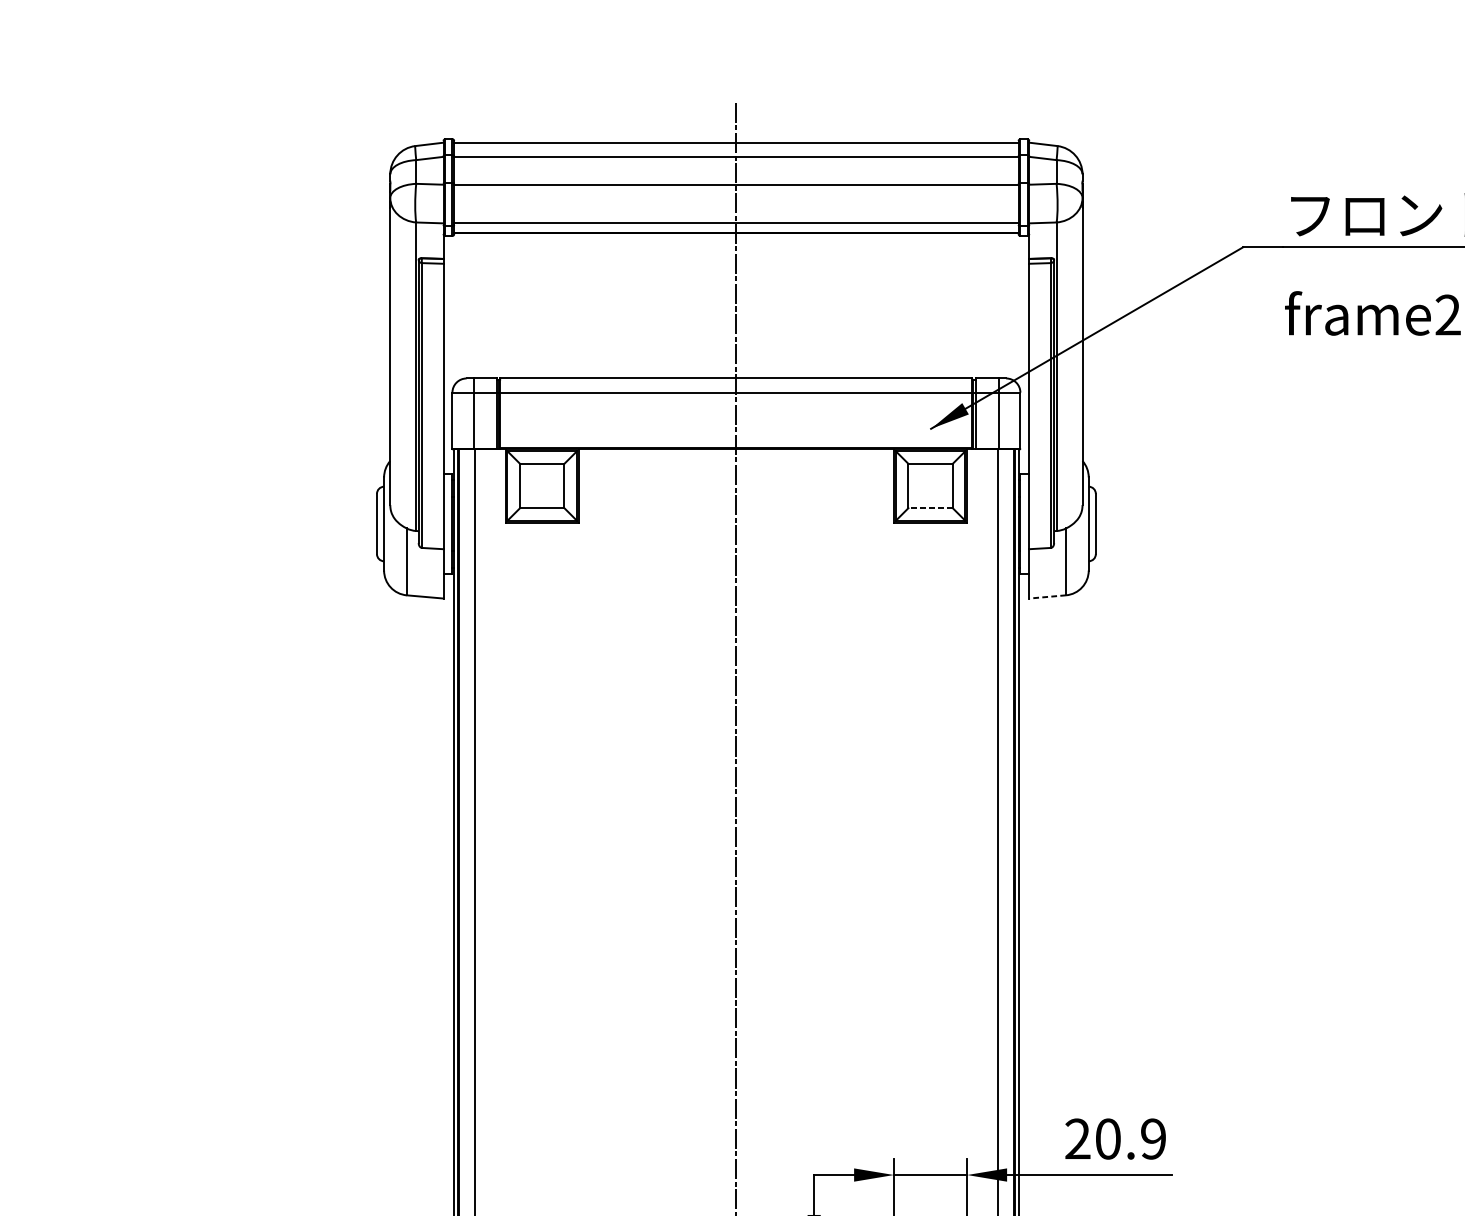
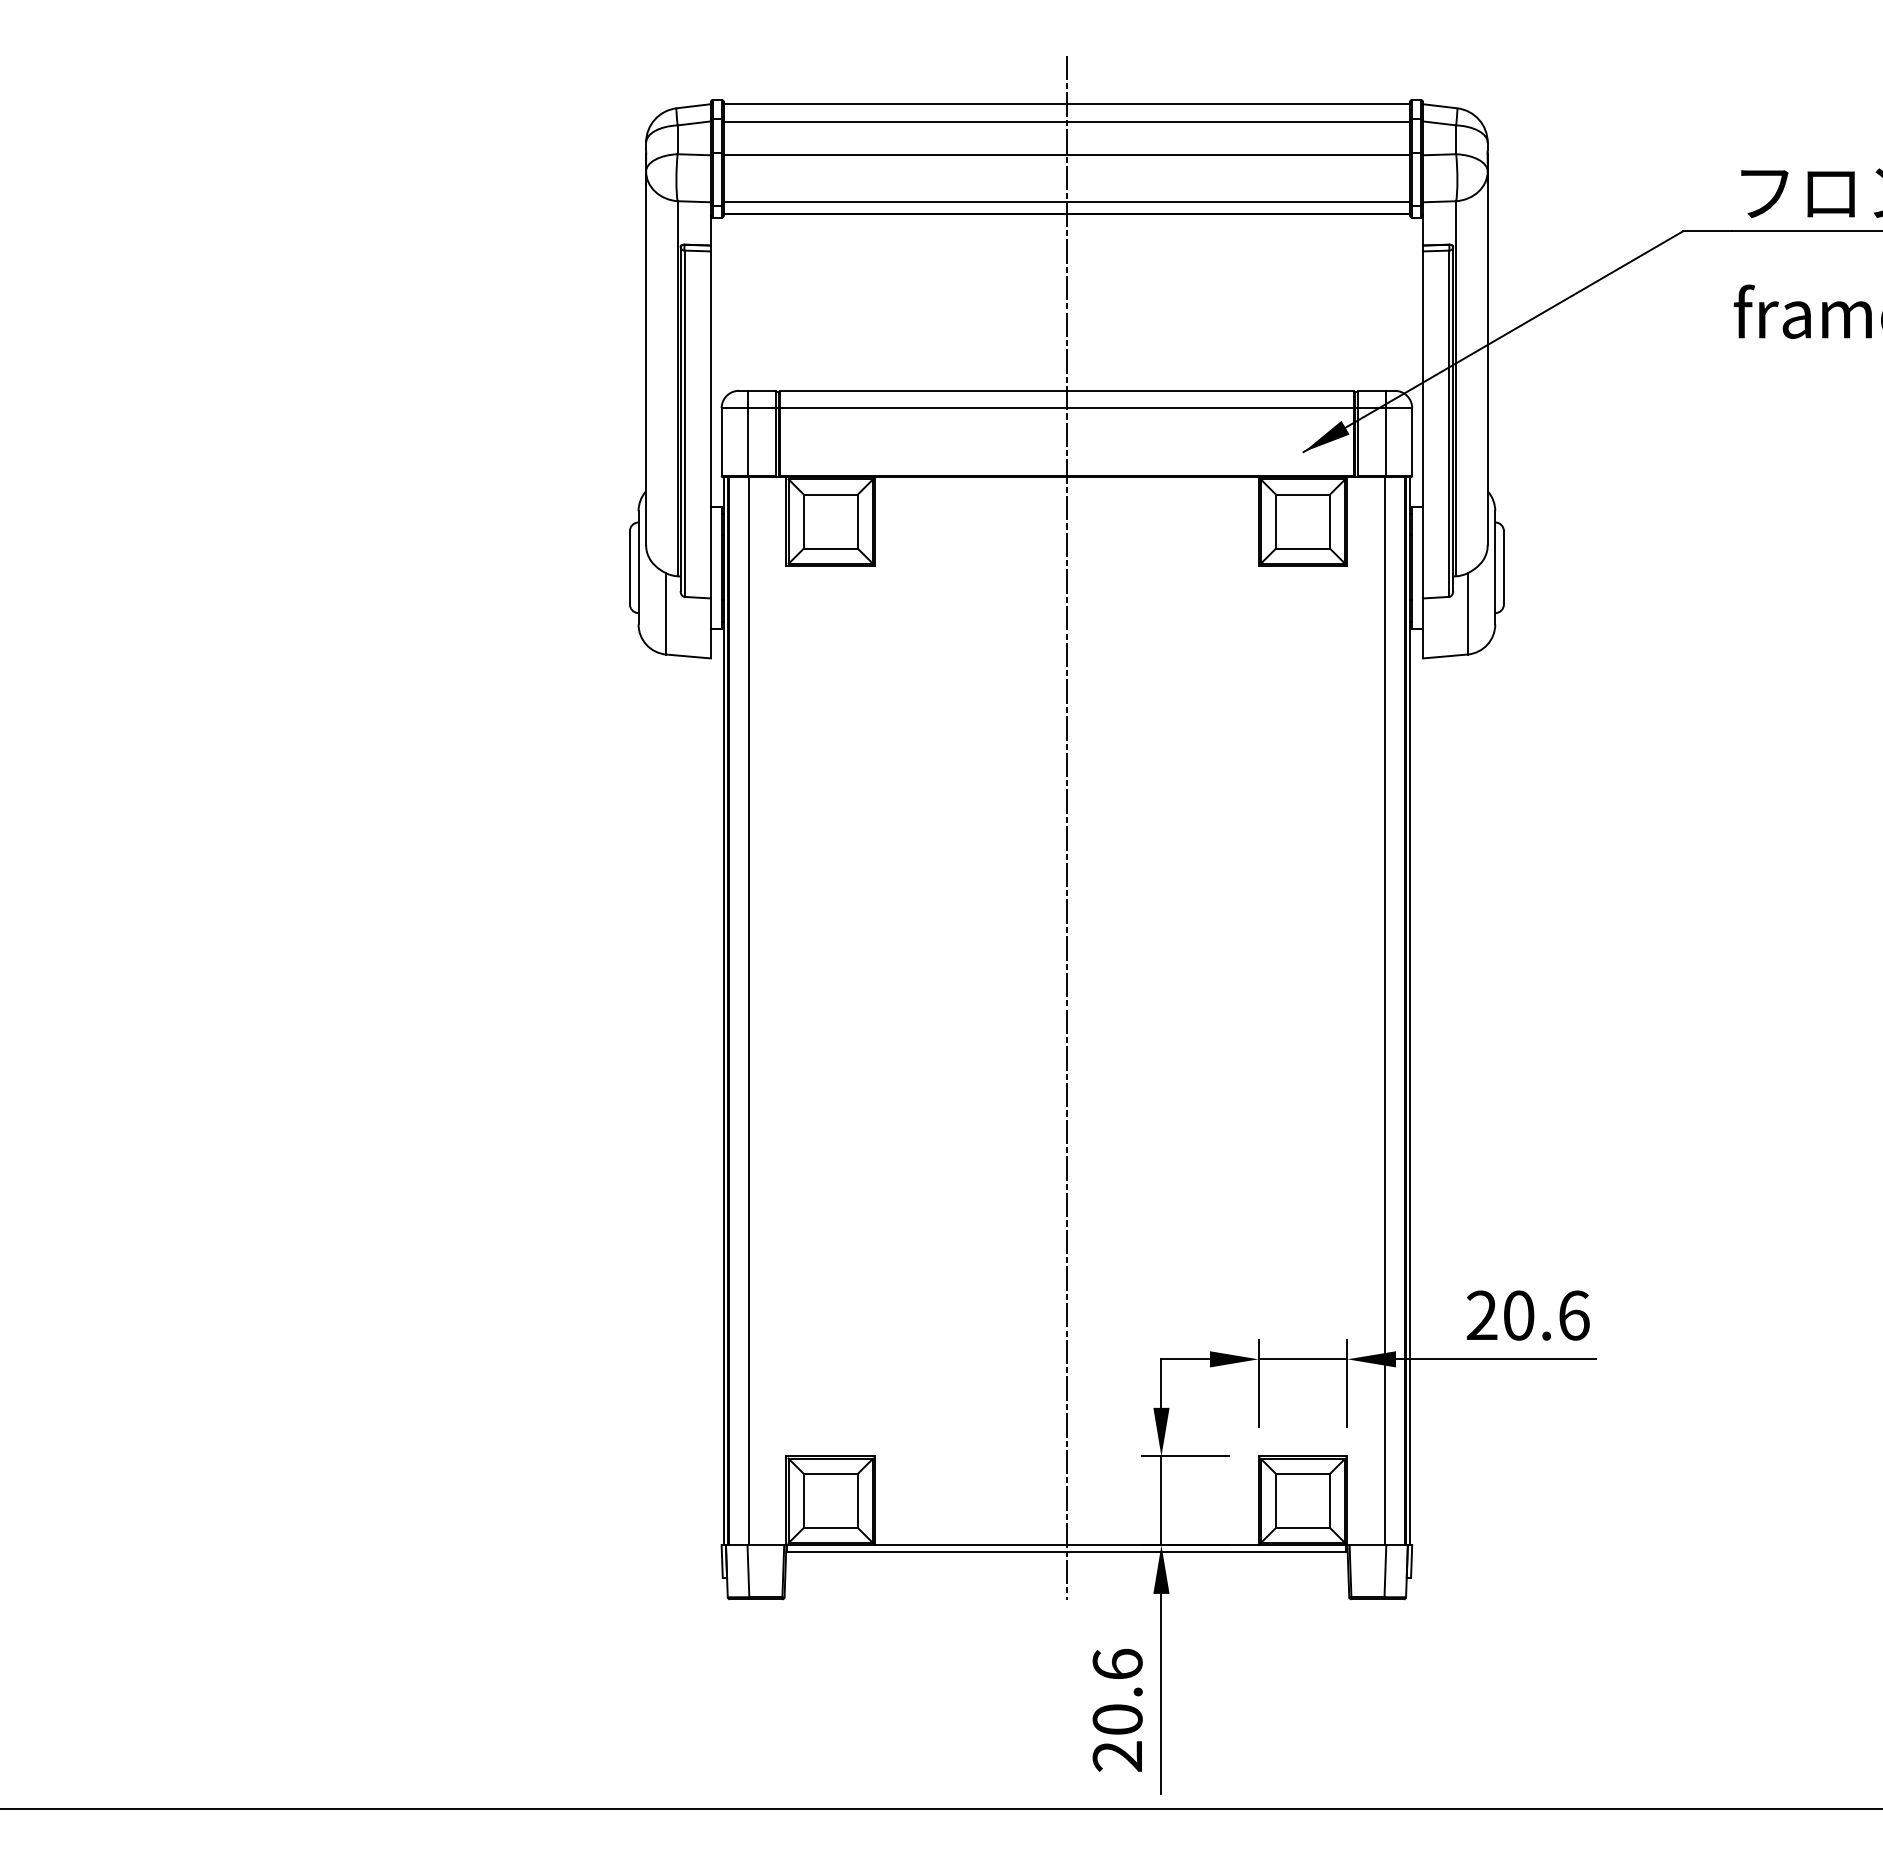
line: (931, 508) -> (1303, 548), dashed -> solid
line: (1046, 596) -> (1444, 656), dashed -> solid
text: (1153, 1138) -> (1573, 1315), 20.9 -> 20.6

